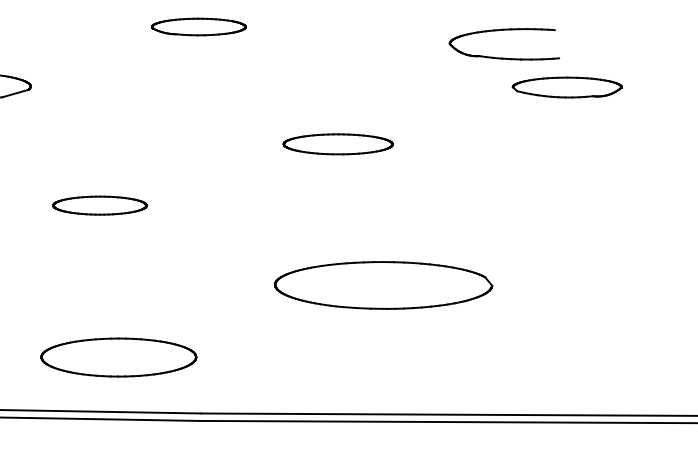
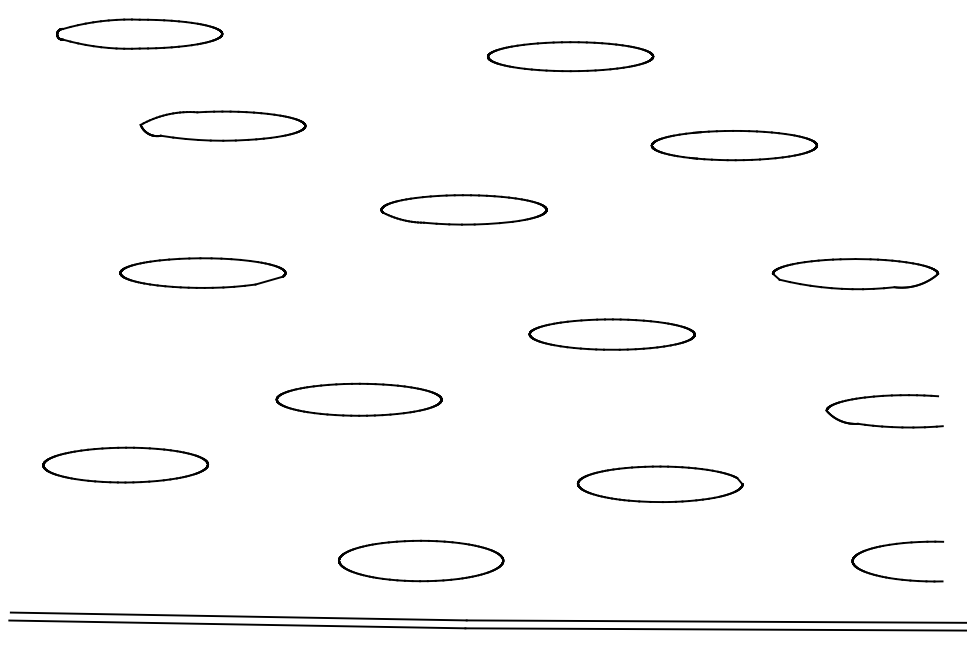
part: (198, 26) -> (463, 209), size x1.67
part: (504, 57) -> (884, 425), moved
part: (567, 87) -> (855, 274), size x1.43
part: (337, 144) -> (611, 334), size x1.43
part: (99, 205) -> (358, 399), size x1.67
part: (382, 284) -> (659, 483), size x0.71
part: (119, 357) -> (421, 560), moved
part: (604, 373) -> (894, 577), added

